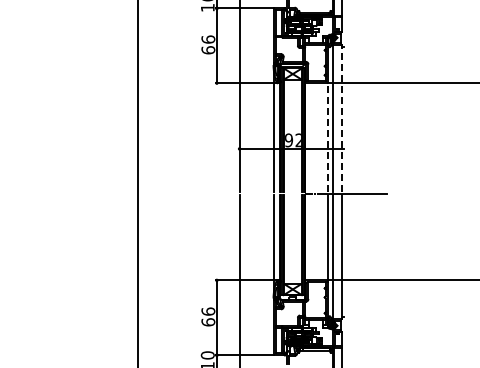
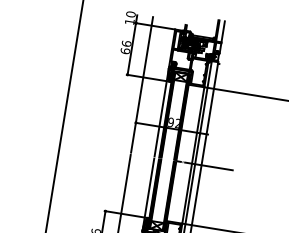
line: (341, 119) -> (209, 113), dashed -> solid
line: (327, 137) -> (197, 124), dashed -> solid

